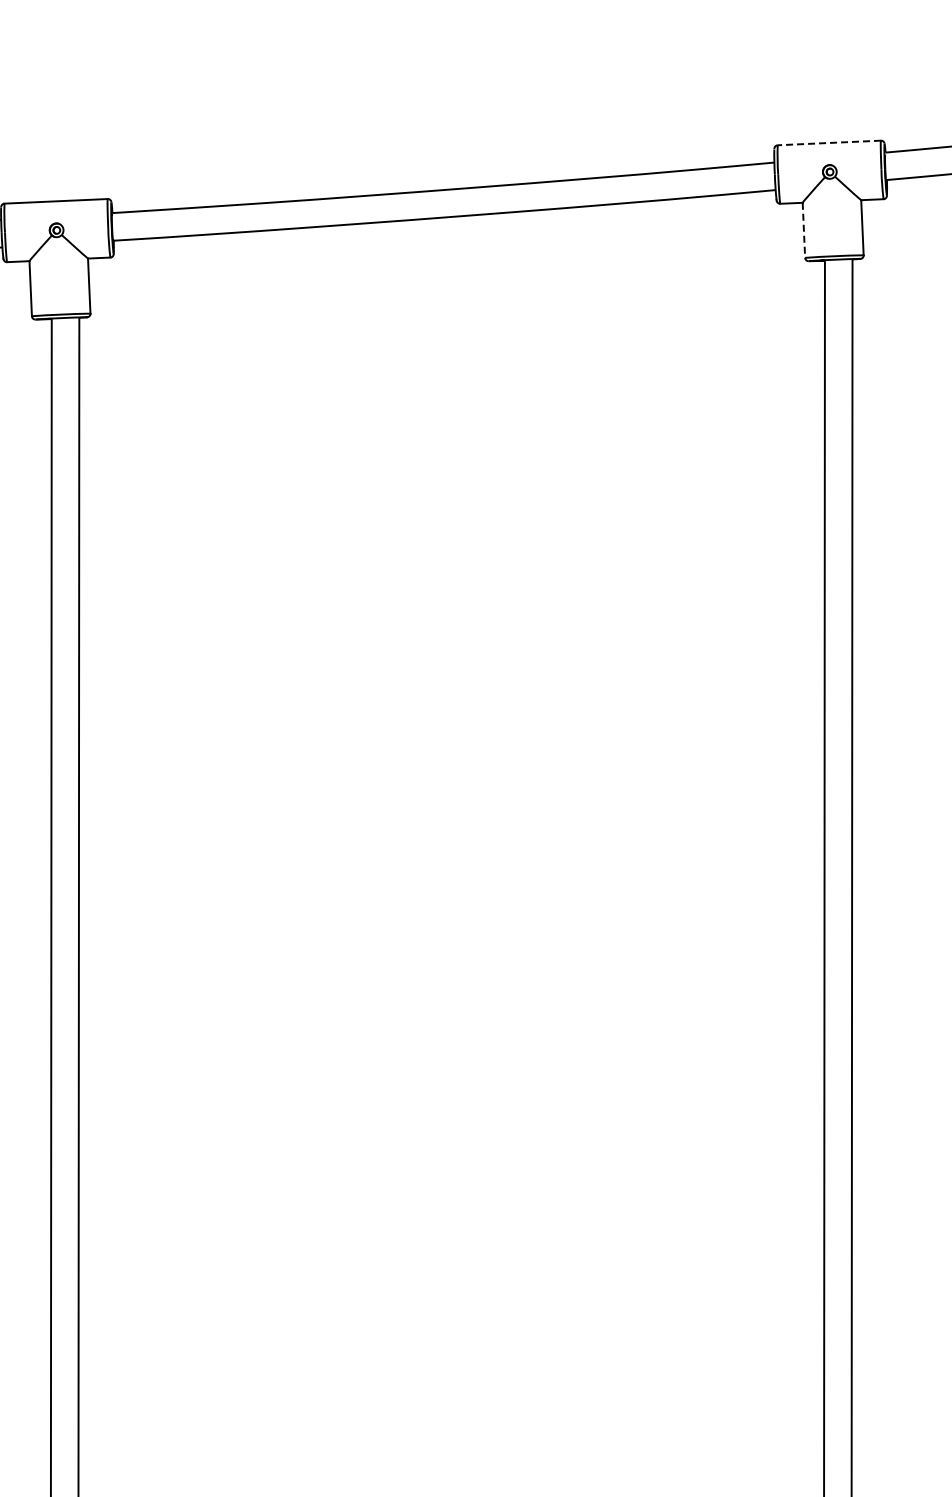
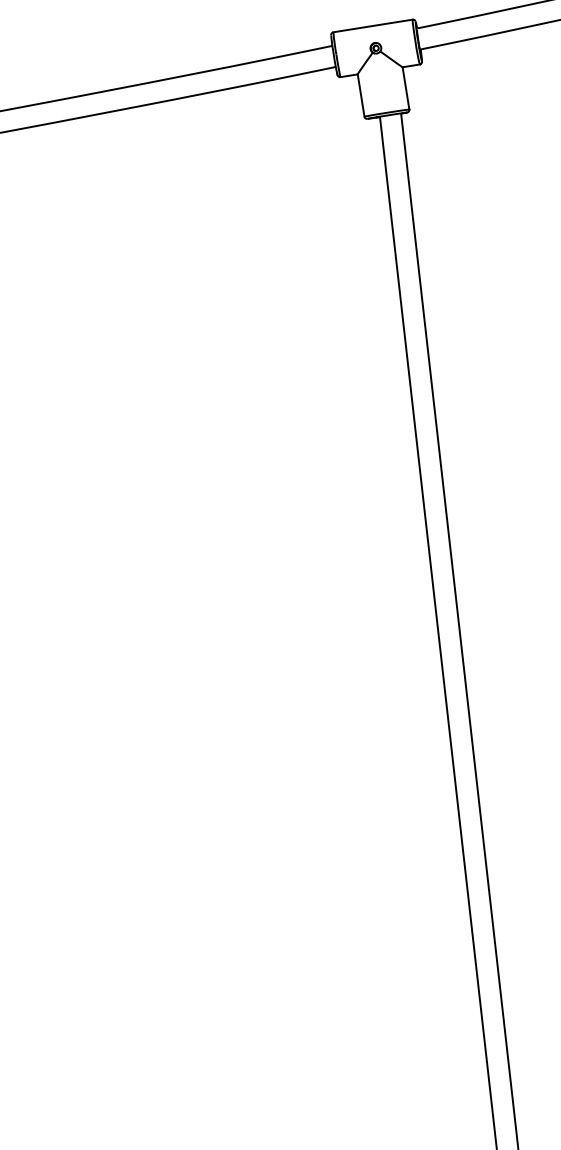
line: (829, 142) -> (373, 25), dashed -> solid
line: (803, 230) -> (360, 95), dashed -> solid

